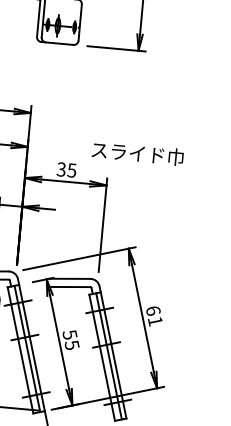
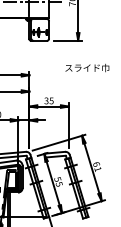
text: (138, 152) -> (87, 67), moved

